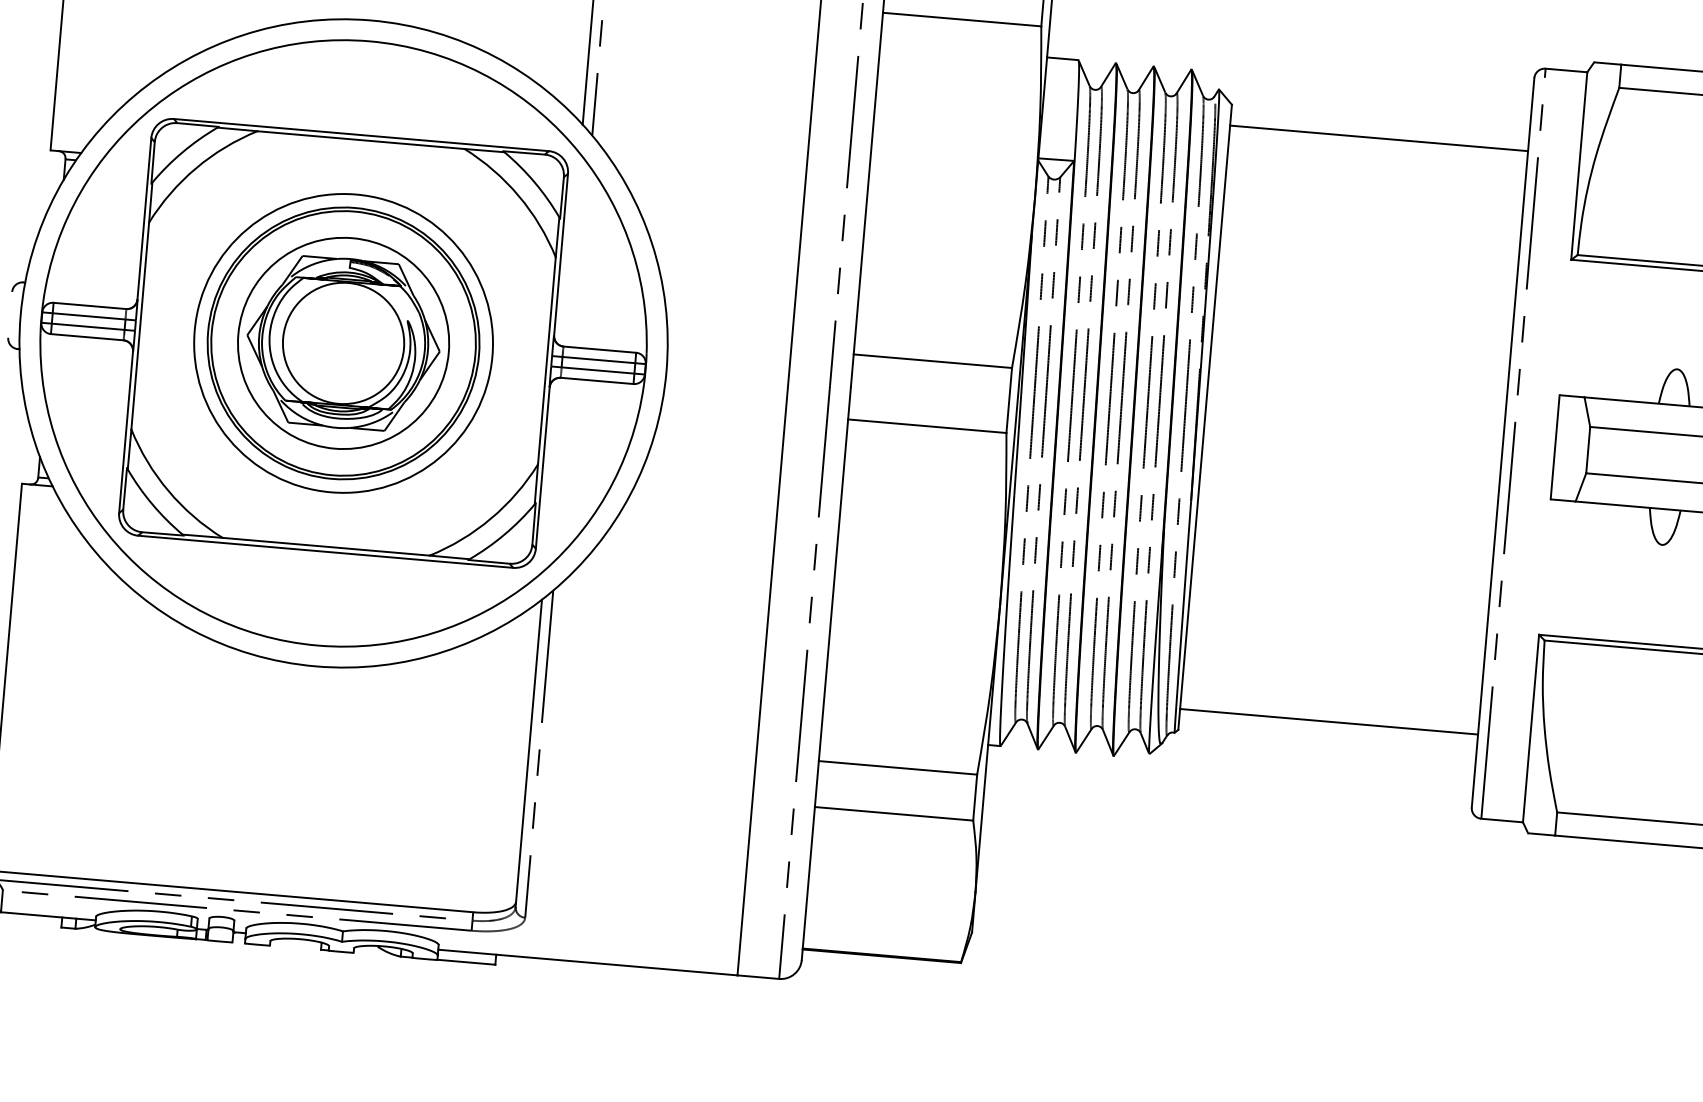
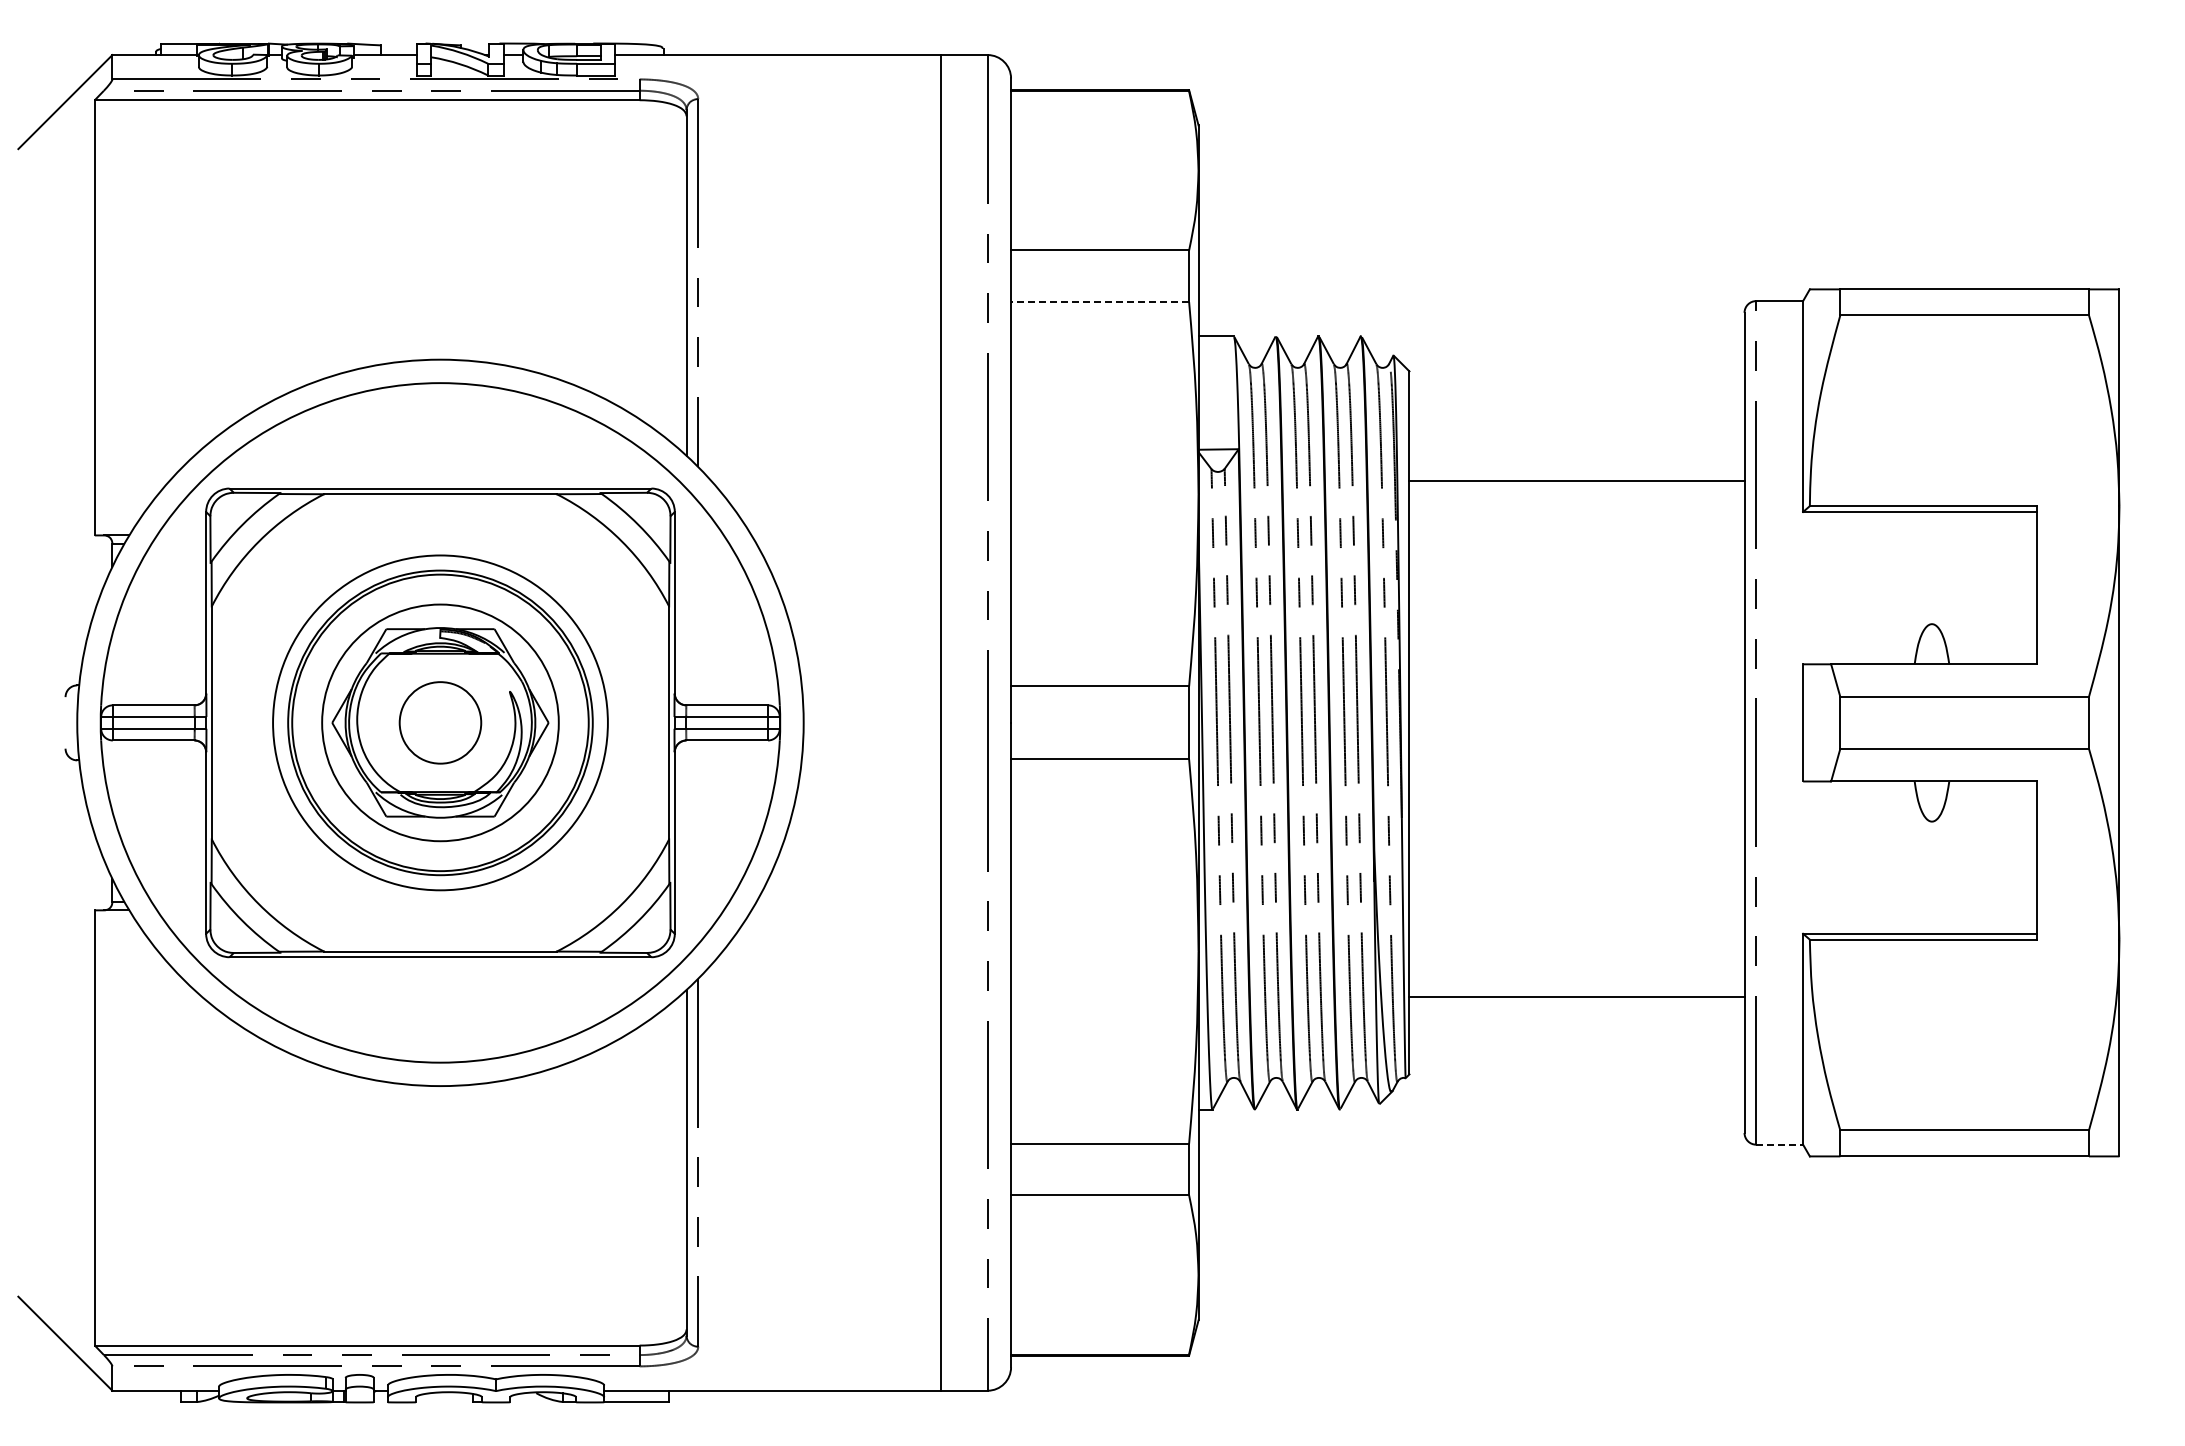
line: (961, 19) -> (1099, 302), solid -> dashed
line: (1378, 138) -> (1576, 480), moved
circle: (343, 343) -> (440, 722), size x0.6
line: (1328, 721) -> (1576, 996), moved
line: (1502, 820) -> (1780, 1144), solid -> dashed

